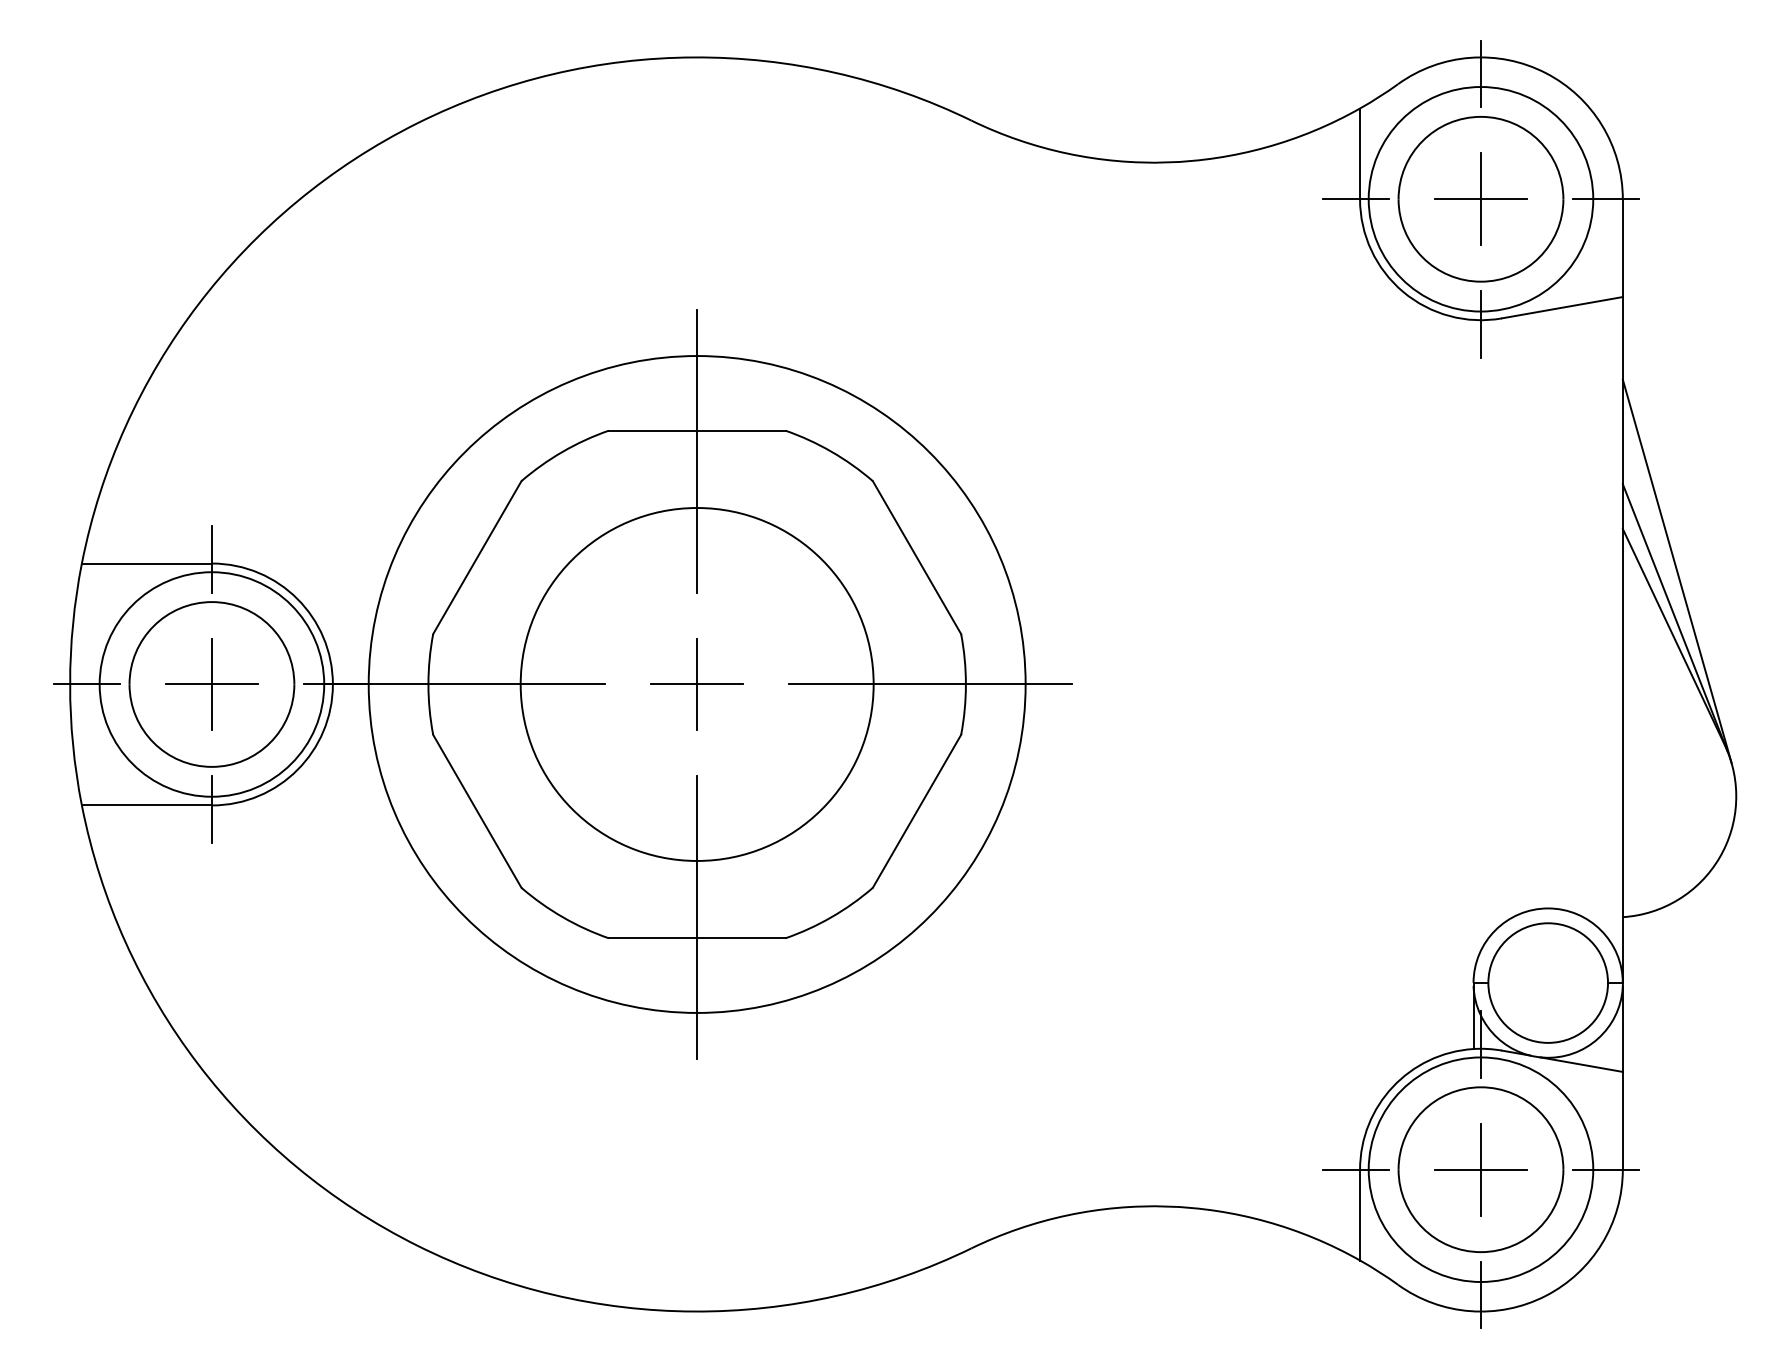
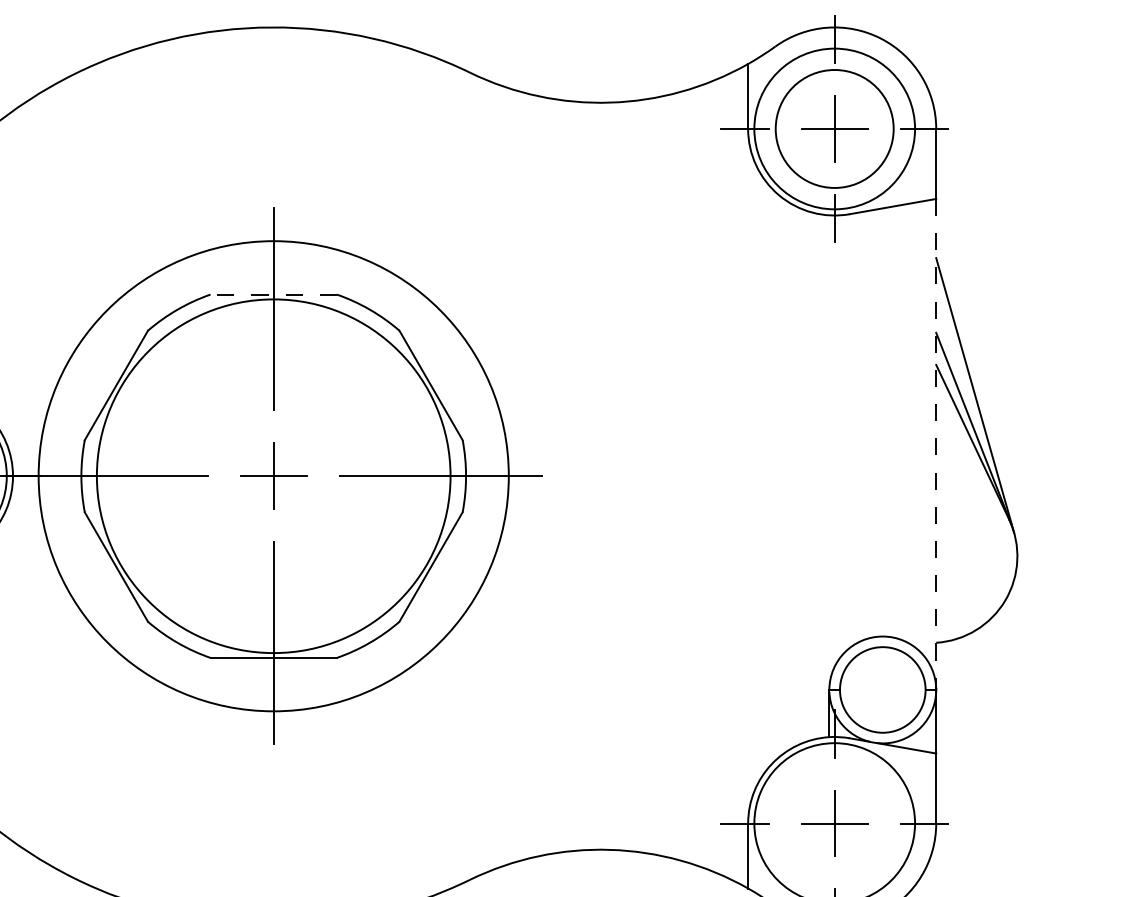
line: (696, 430) -> (273, 294), solid -> dashed
line: (1622, 640) -> (935, 444), solid -> dashed
circle: (696, 684) -> (273, 476), size x1.4
part: (1480, 1169) -> (834, 823), removed

